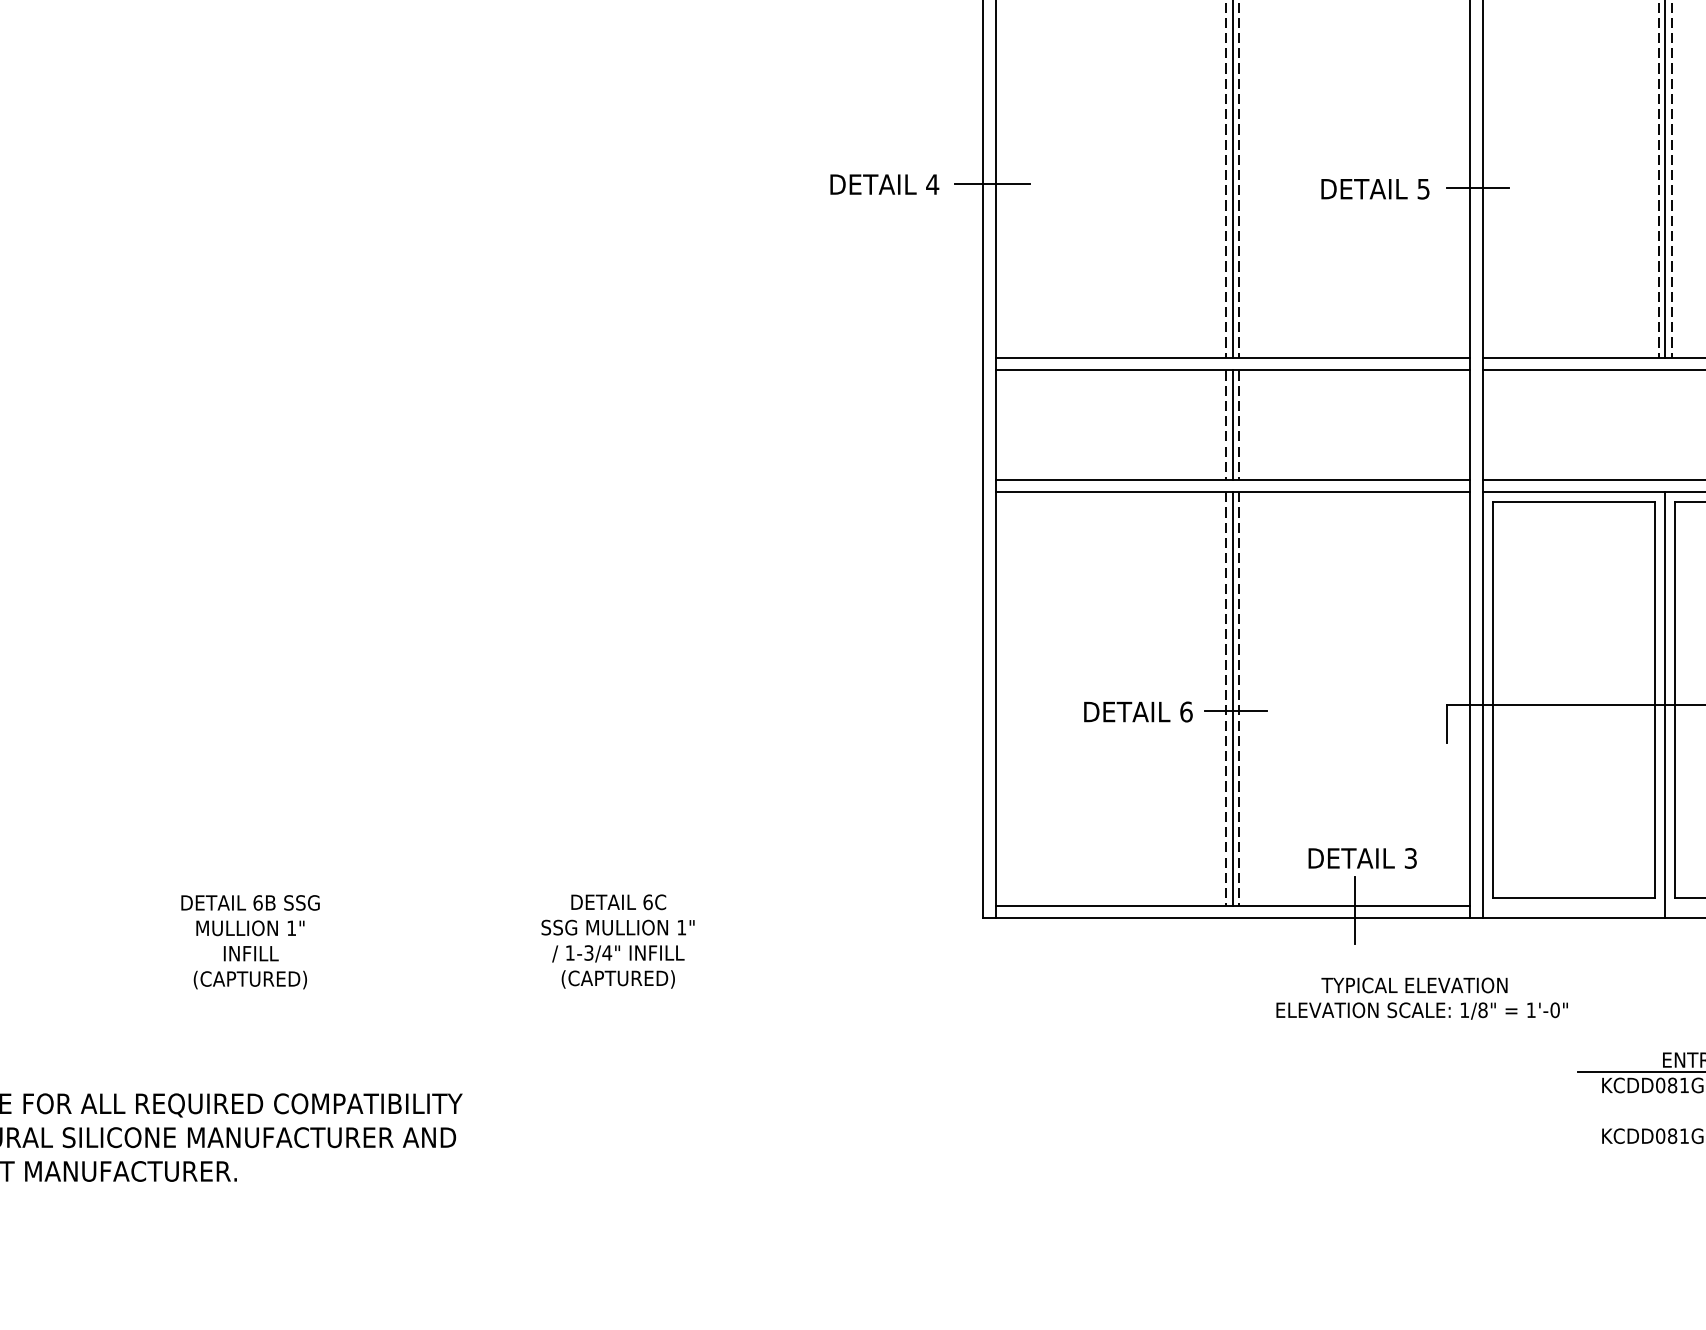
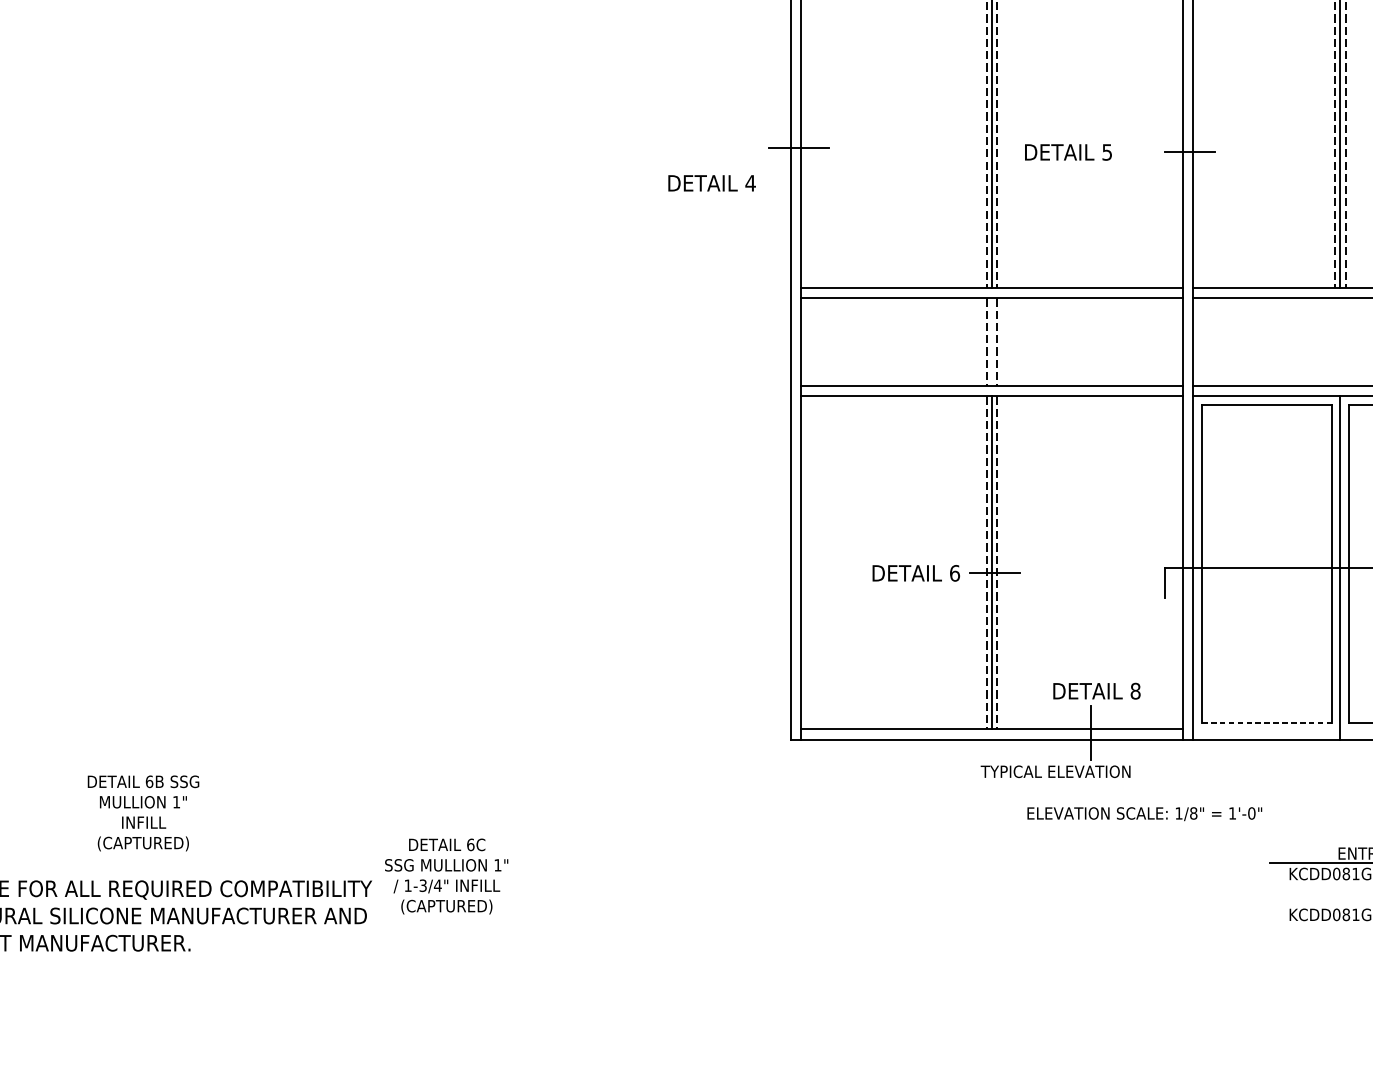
text: (884, 184) -> (711, 183), moved
text: (1375, 189) -> (1068, 152), moved
line: (1232, 424) -> (992, 341), removed
text: (1410, 858) -> (1135, 691), 3 -> 8
line: (1573, 898) -> (1266, 723), solid -> dashed
text: (617, 941) -> (446, 876), moved
text: (250, 942) -> (143, 813), moved
text: (1414, 985) -> (1055, 771), moved

